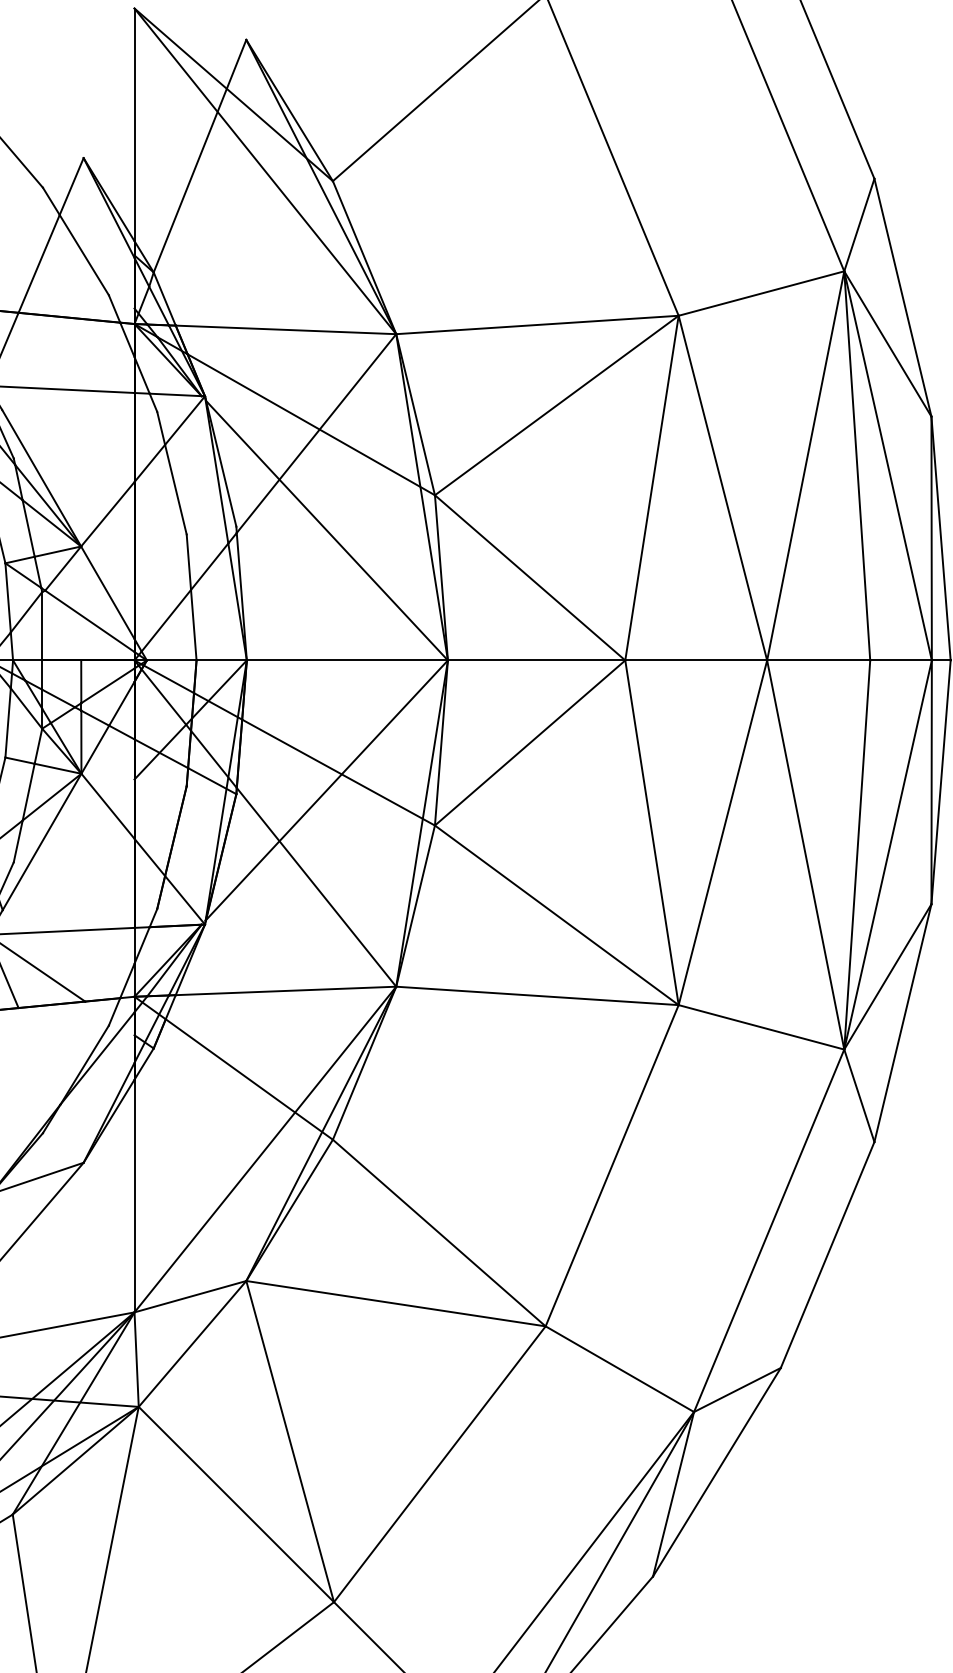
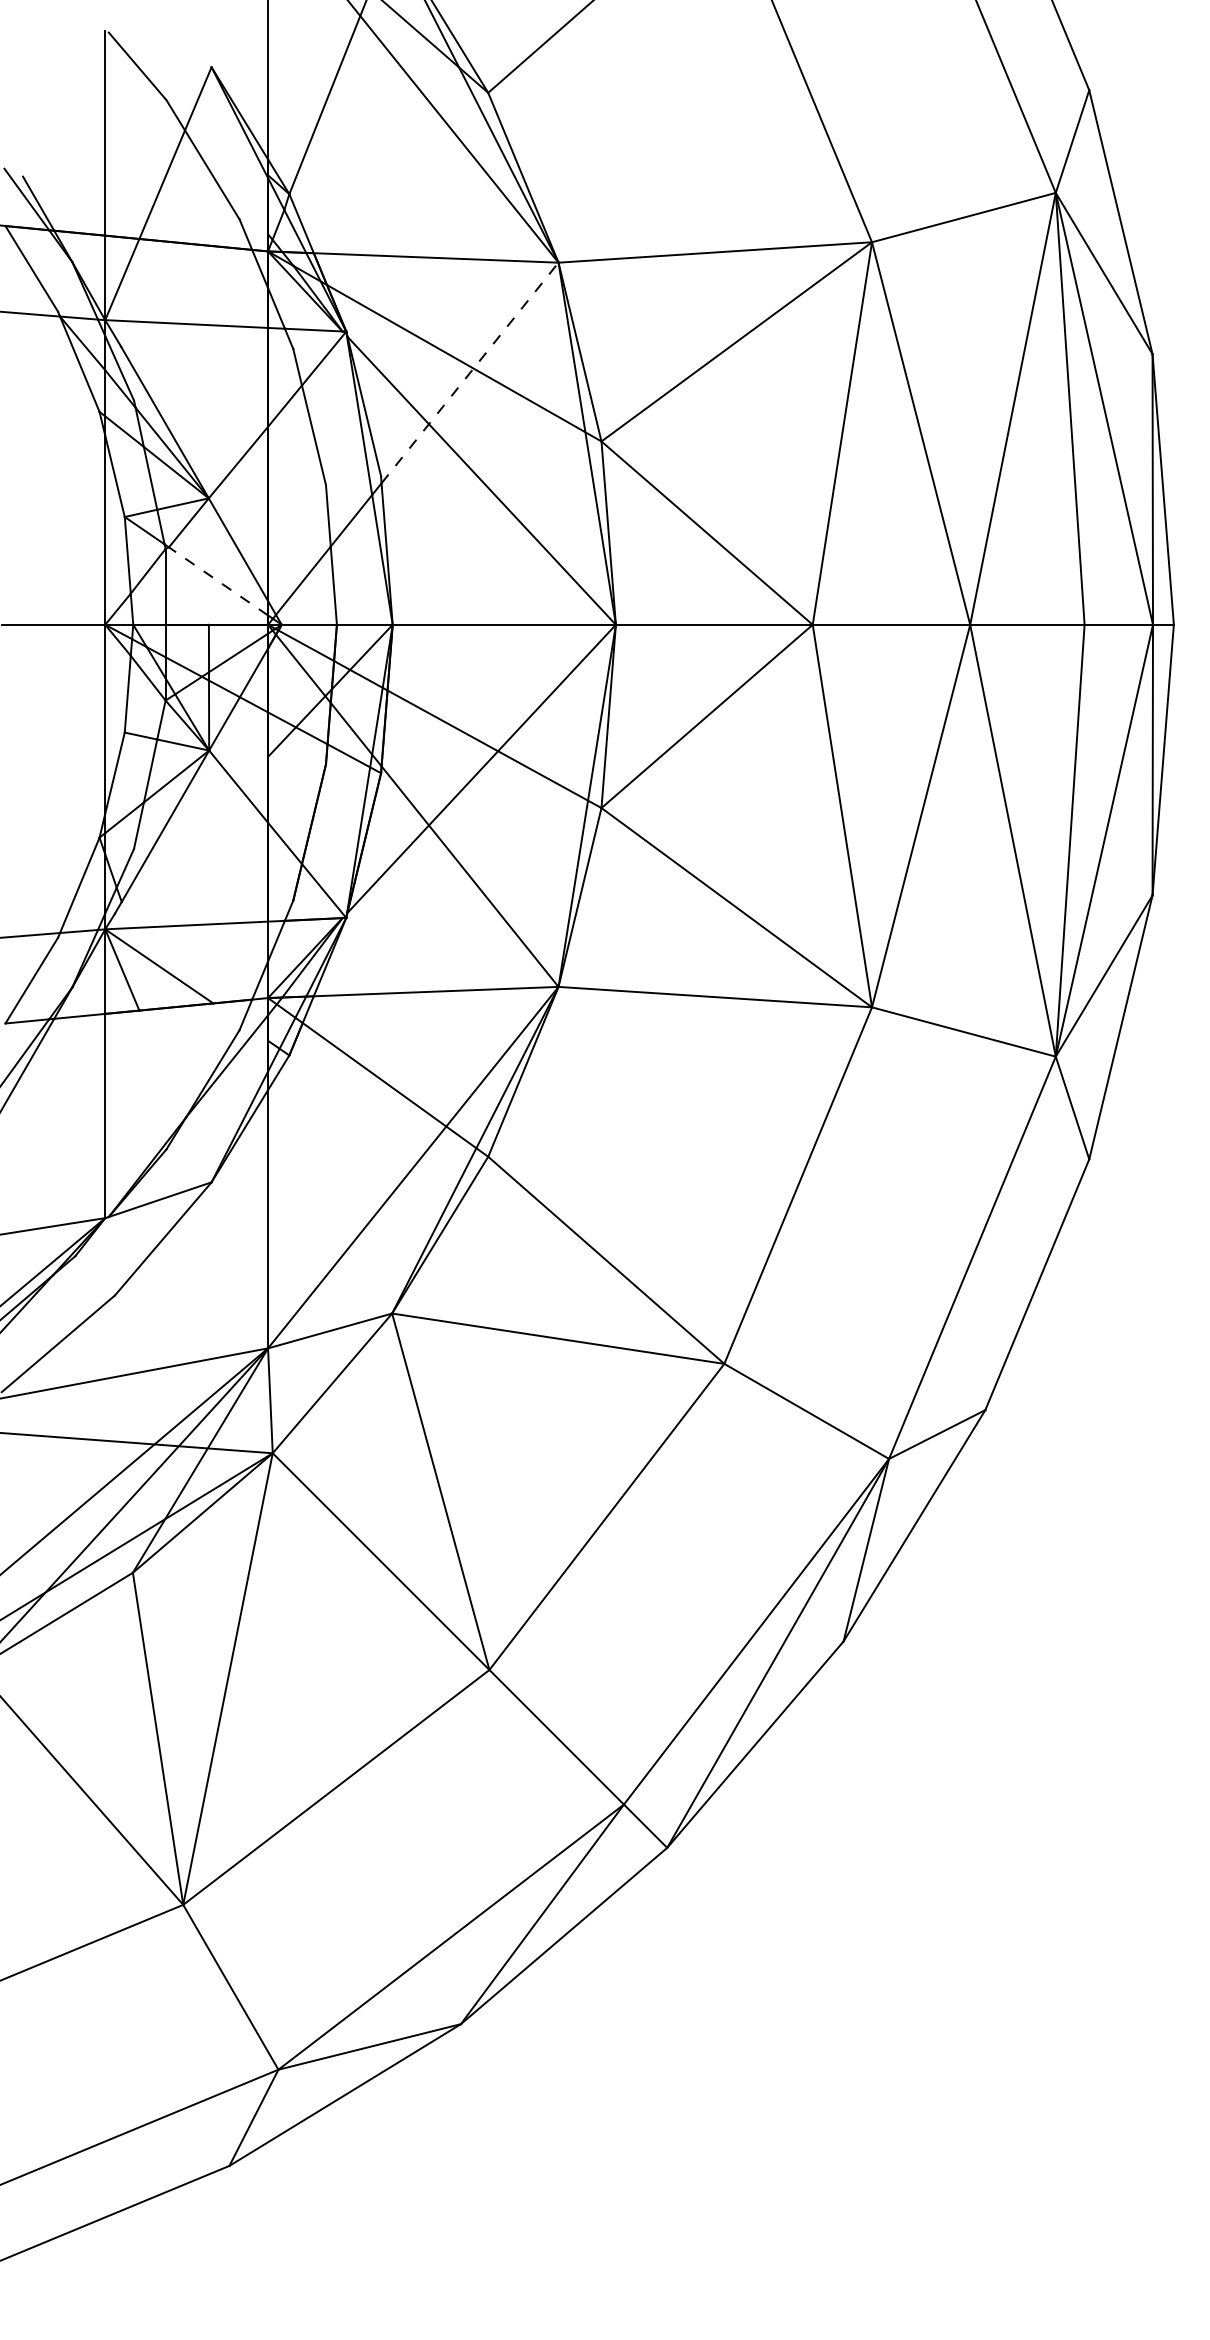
line: (316, 433) -> (470, 372), solid -> dashed
line: (89, 621) -> (218, 581), solid -> dashed

